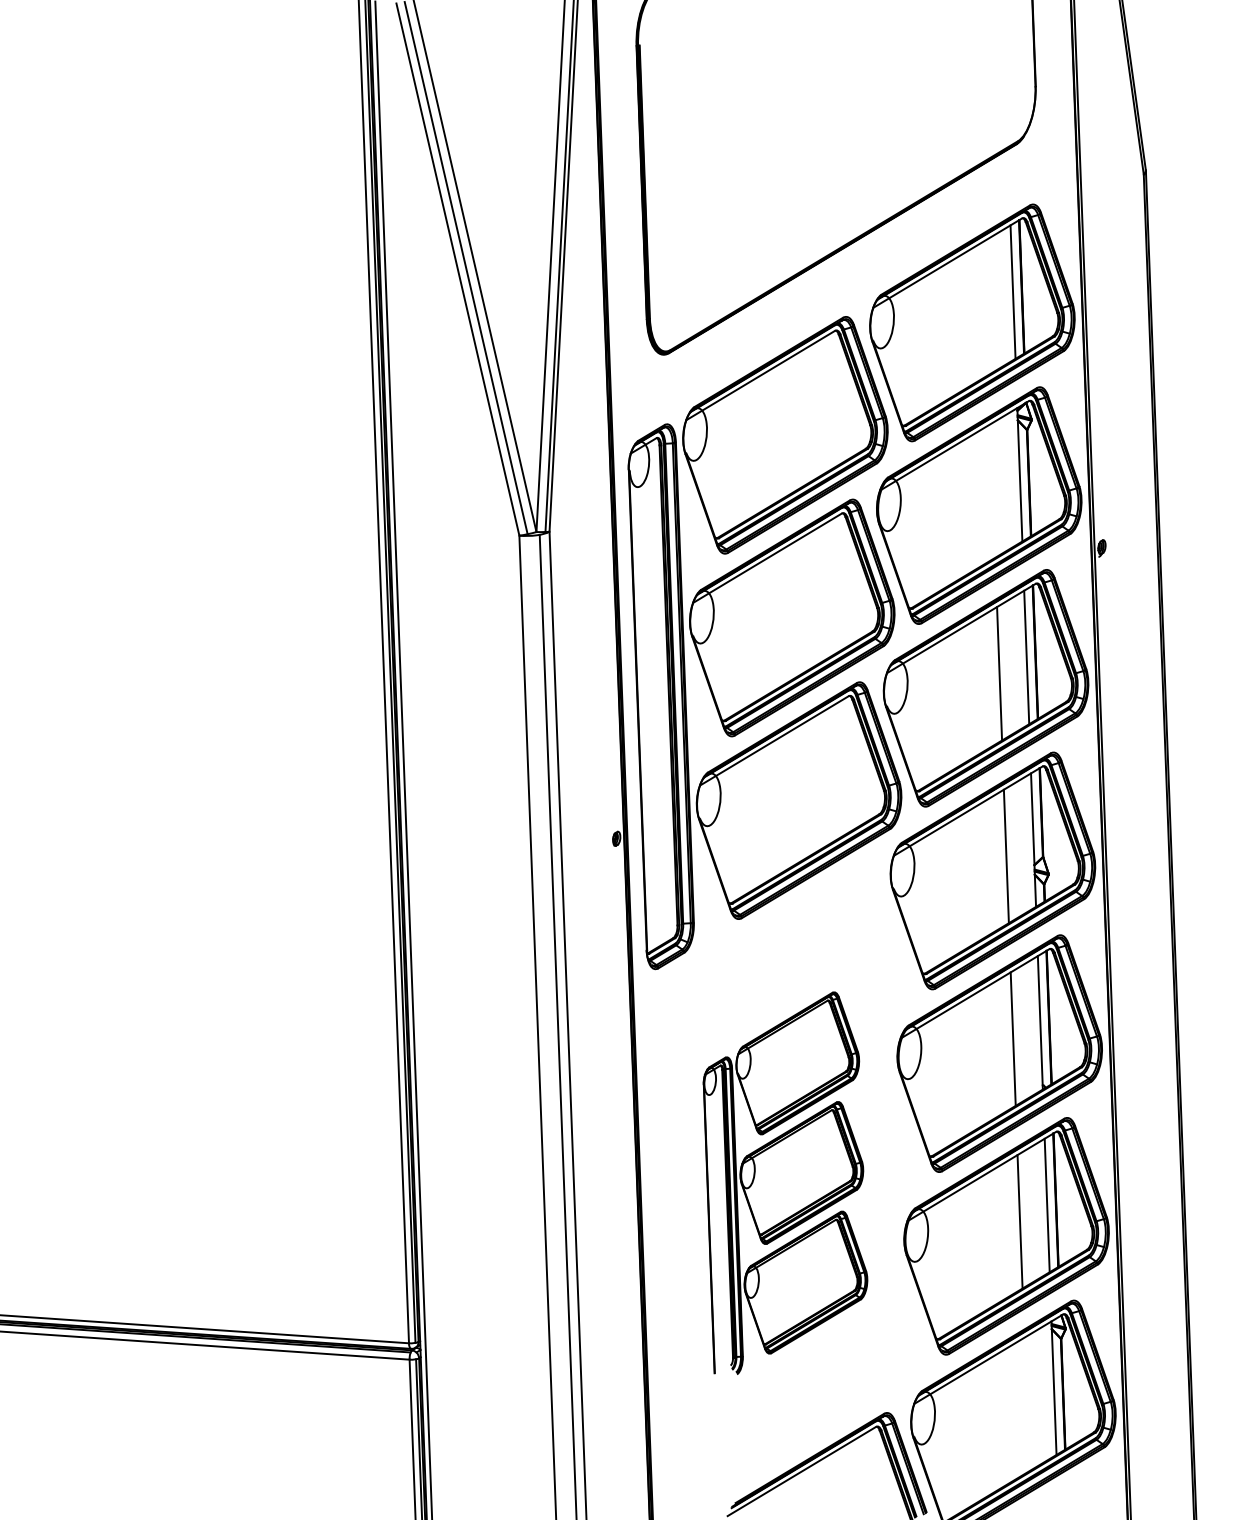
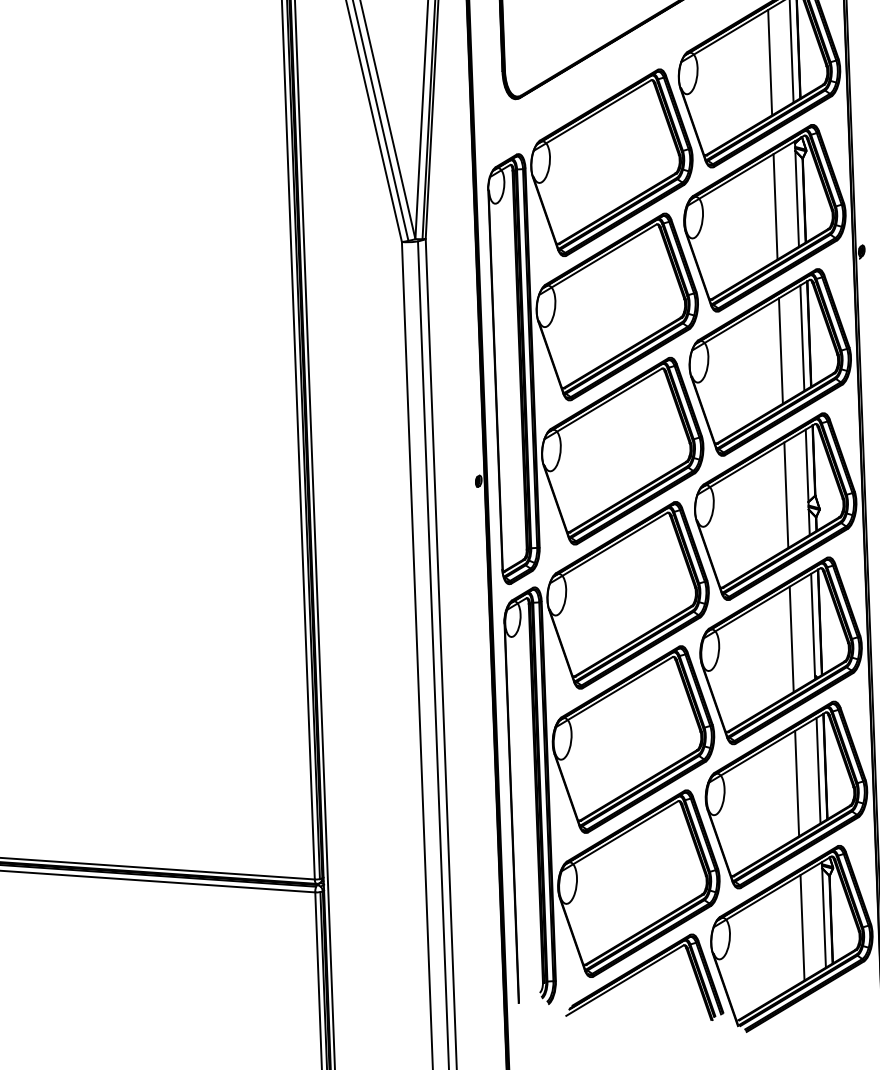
line: (985, 308) -> (769, 62), added
line: (992, 490) -> (775, 206), added
part: (785, 1183) -> (611, 753), size x1.67
line: (1026, 1404) -> (802, 927), added

